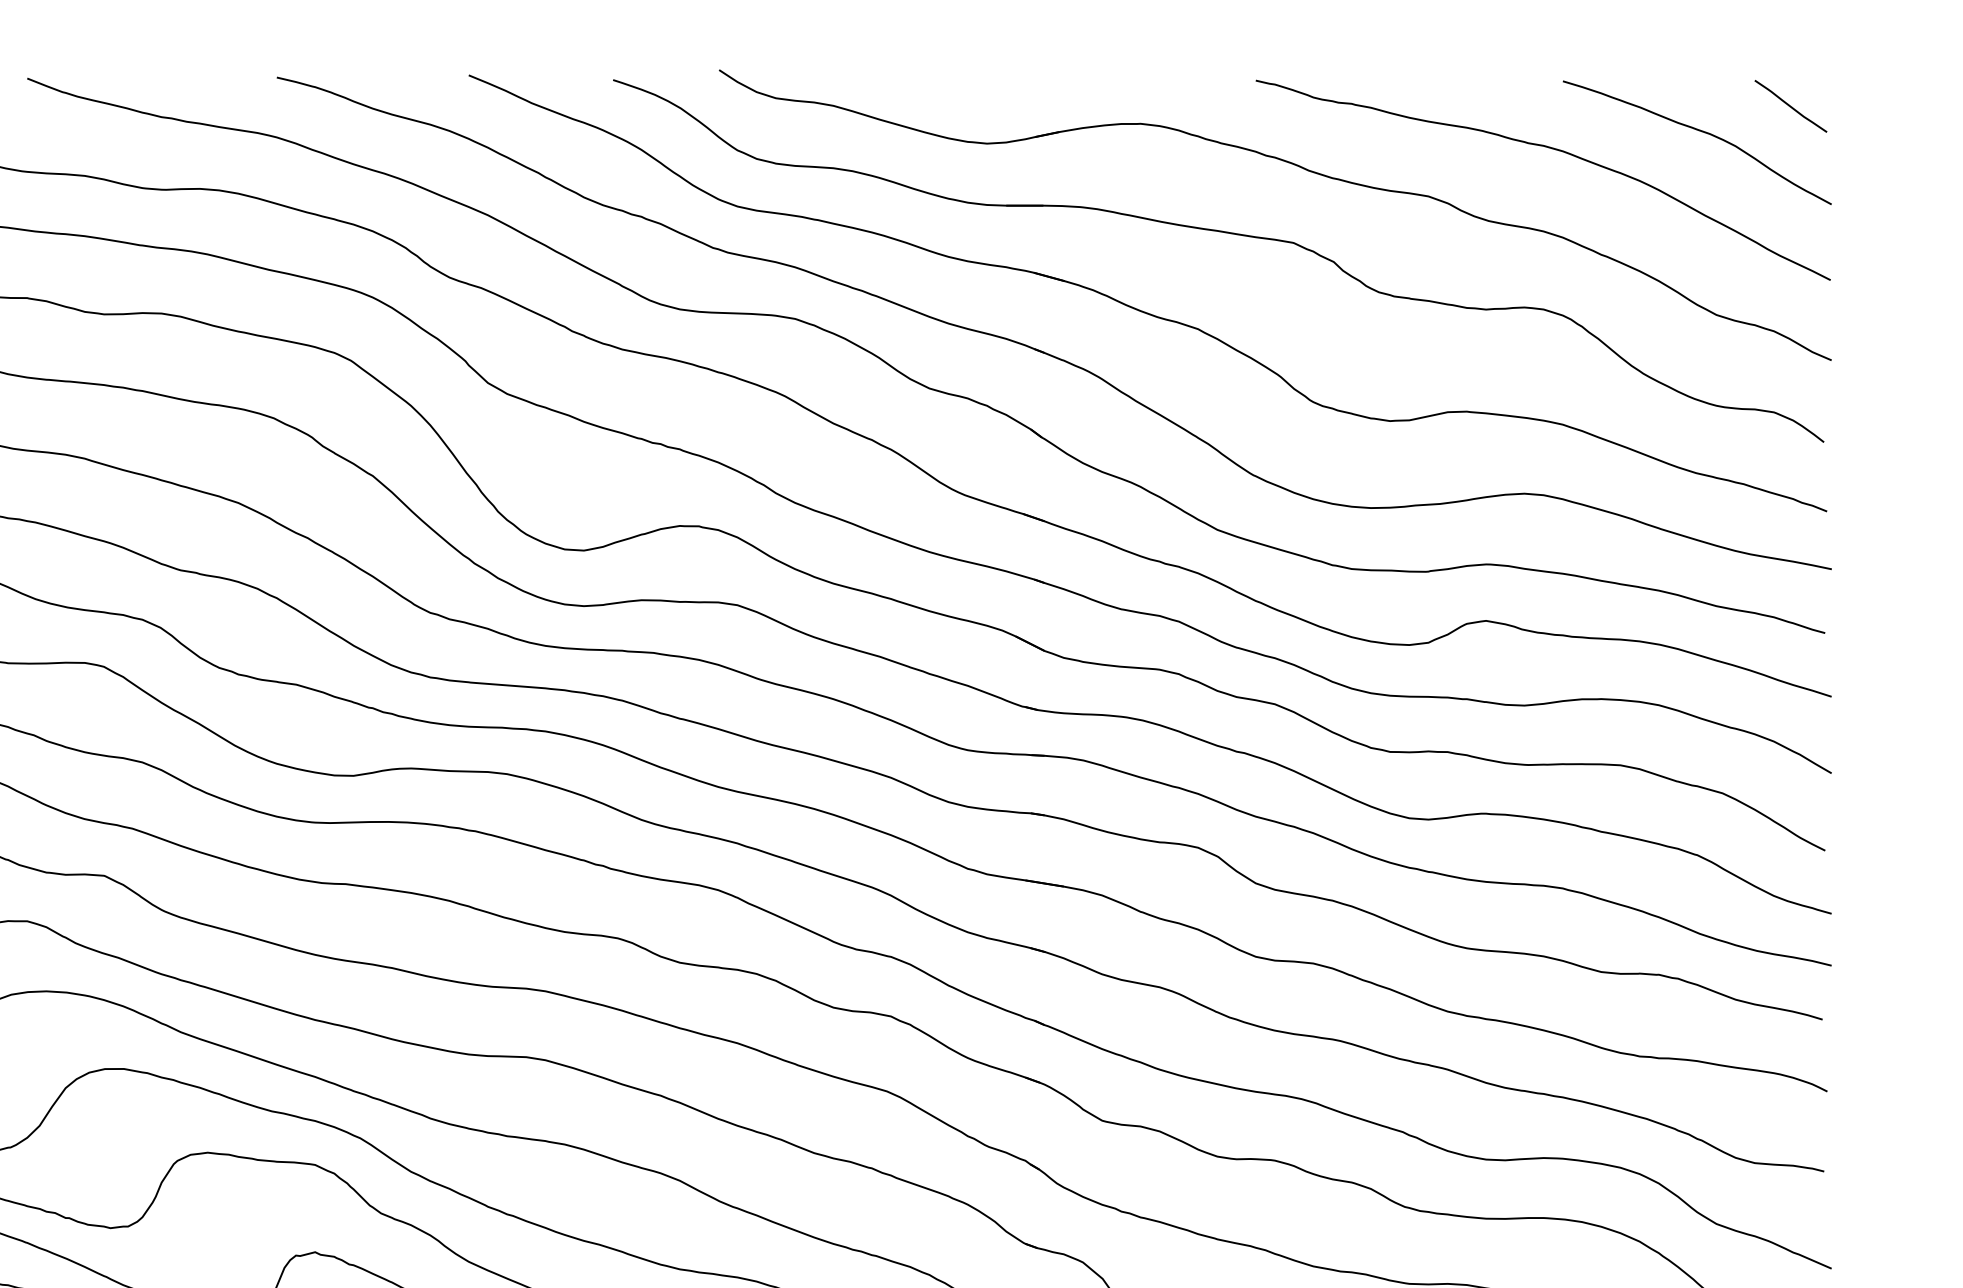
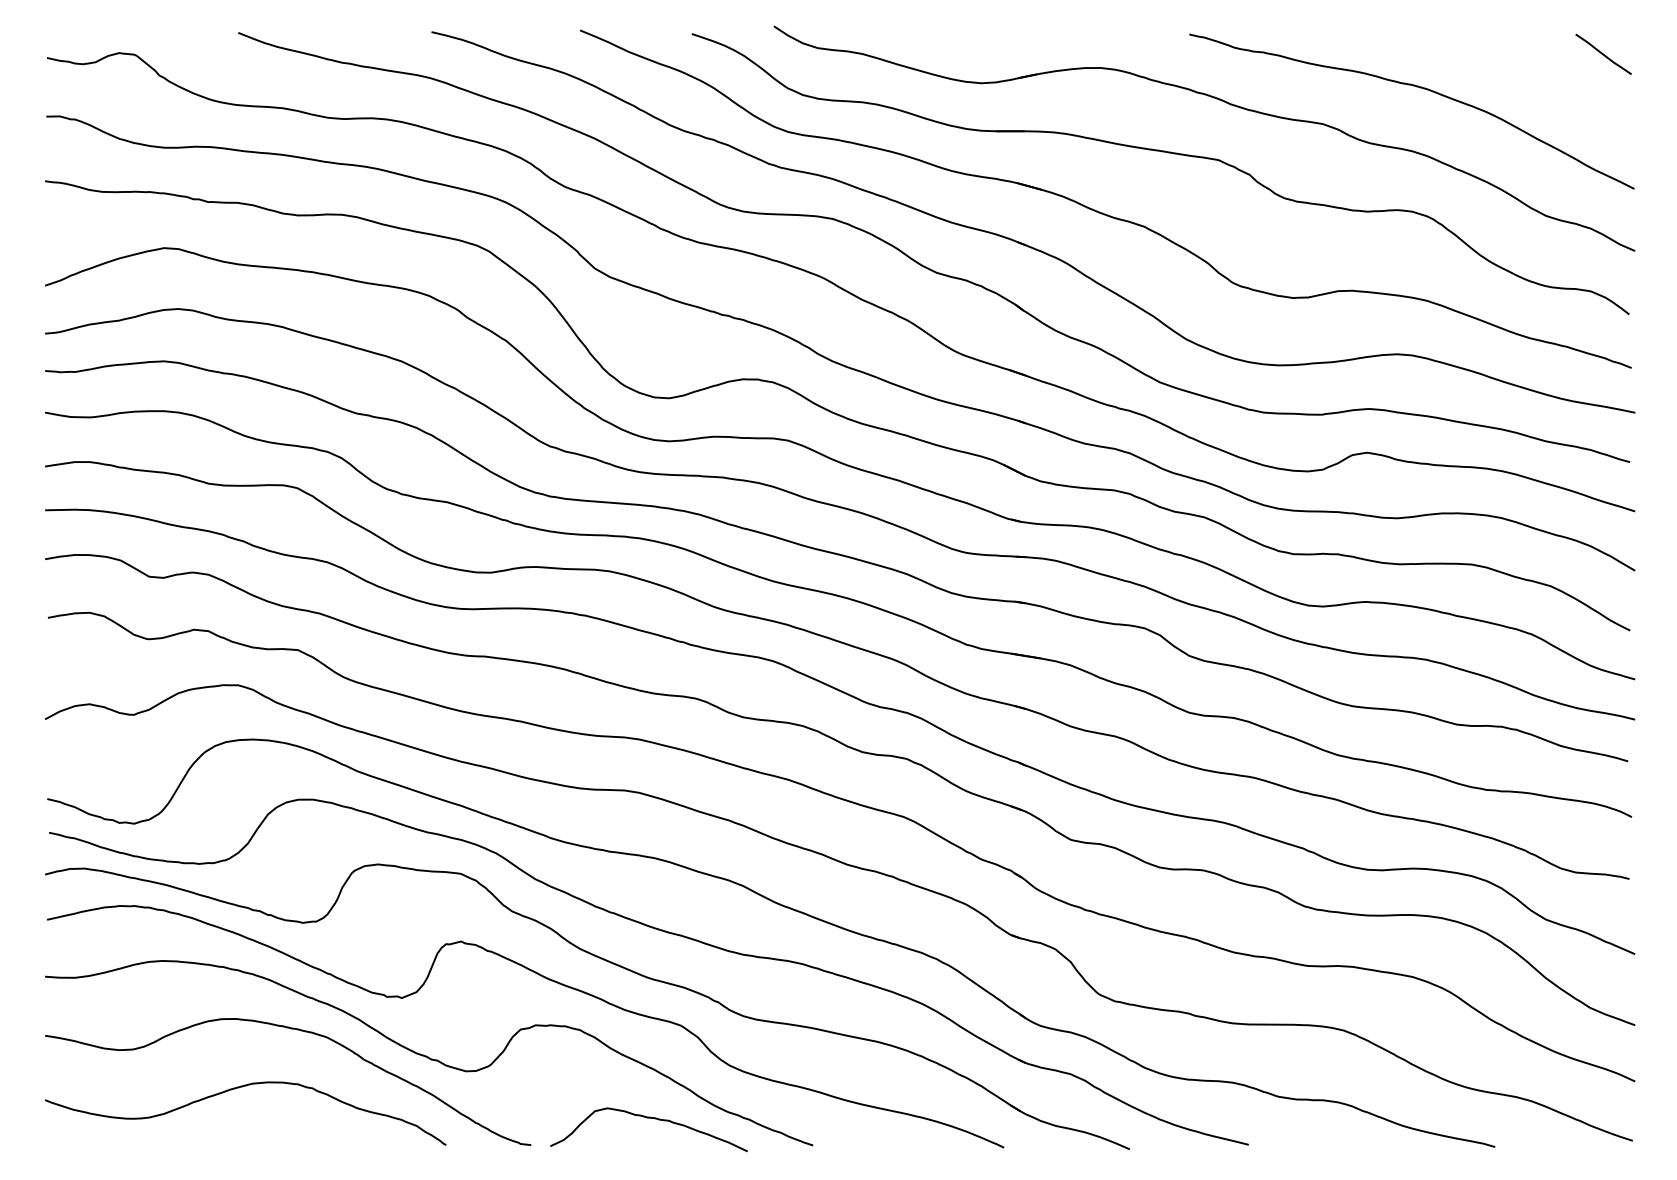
curve: (1700, 132) -> (1533, 74), removed

